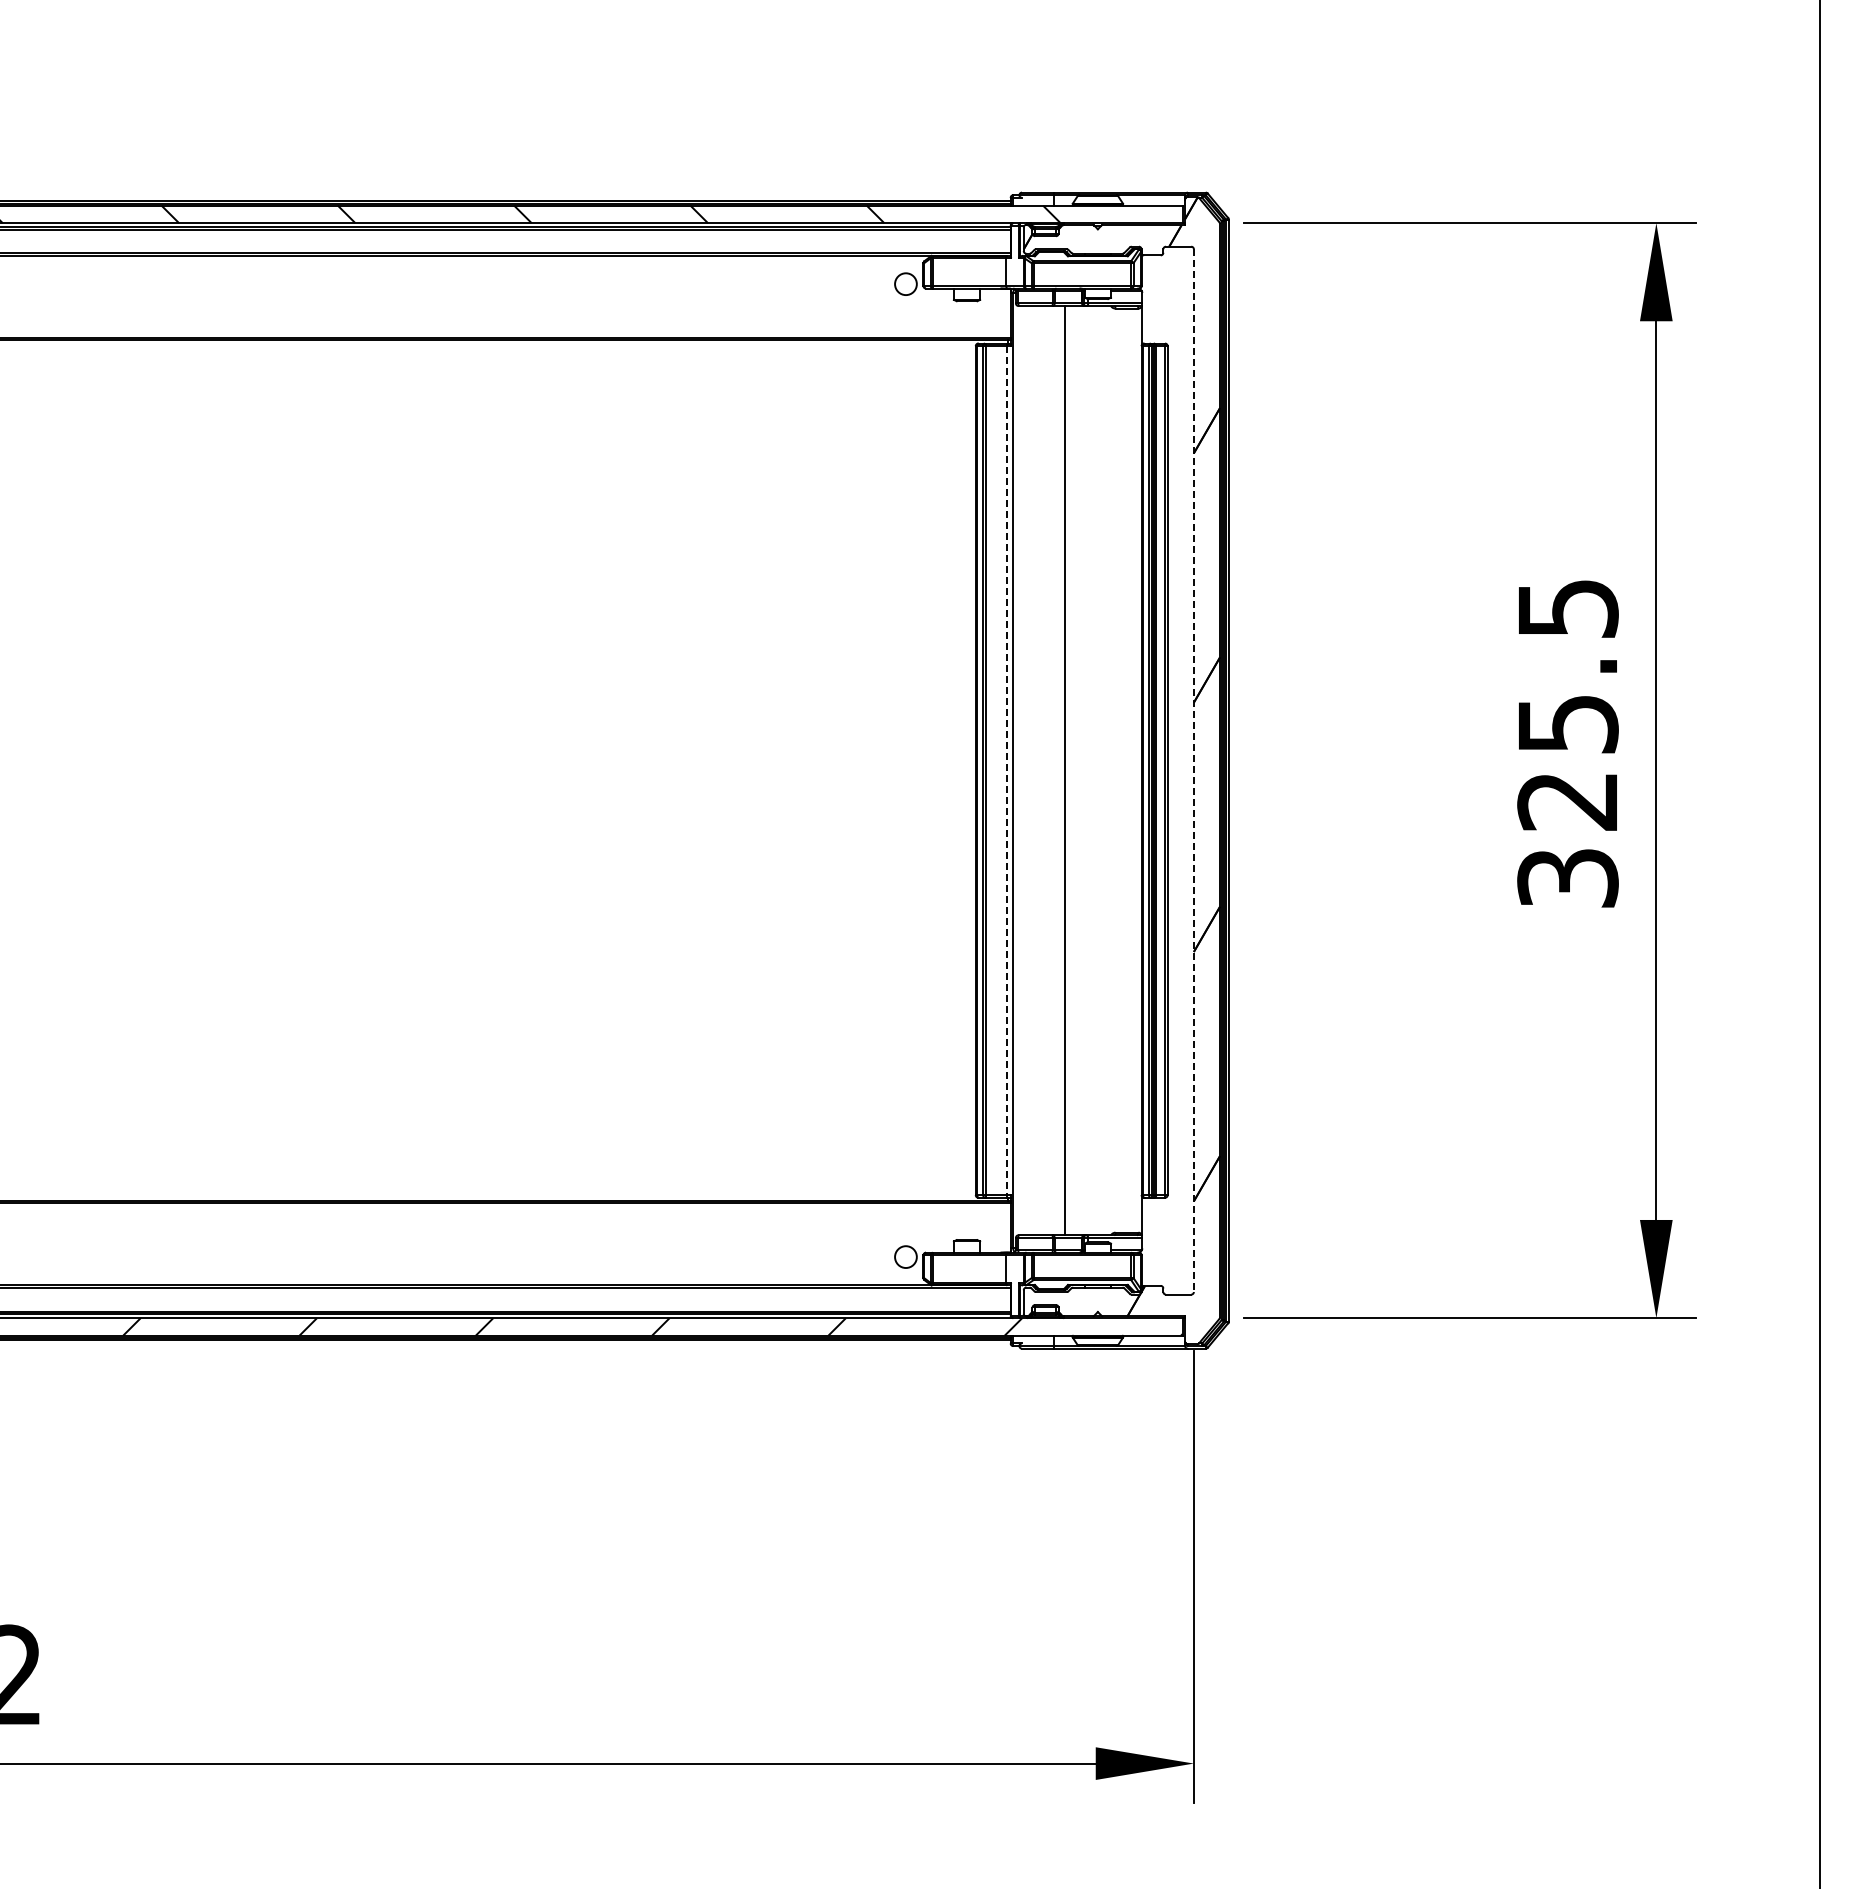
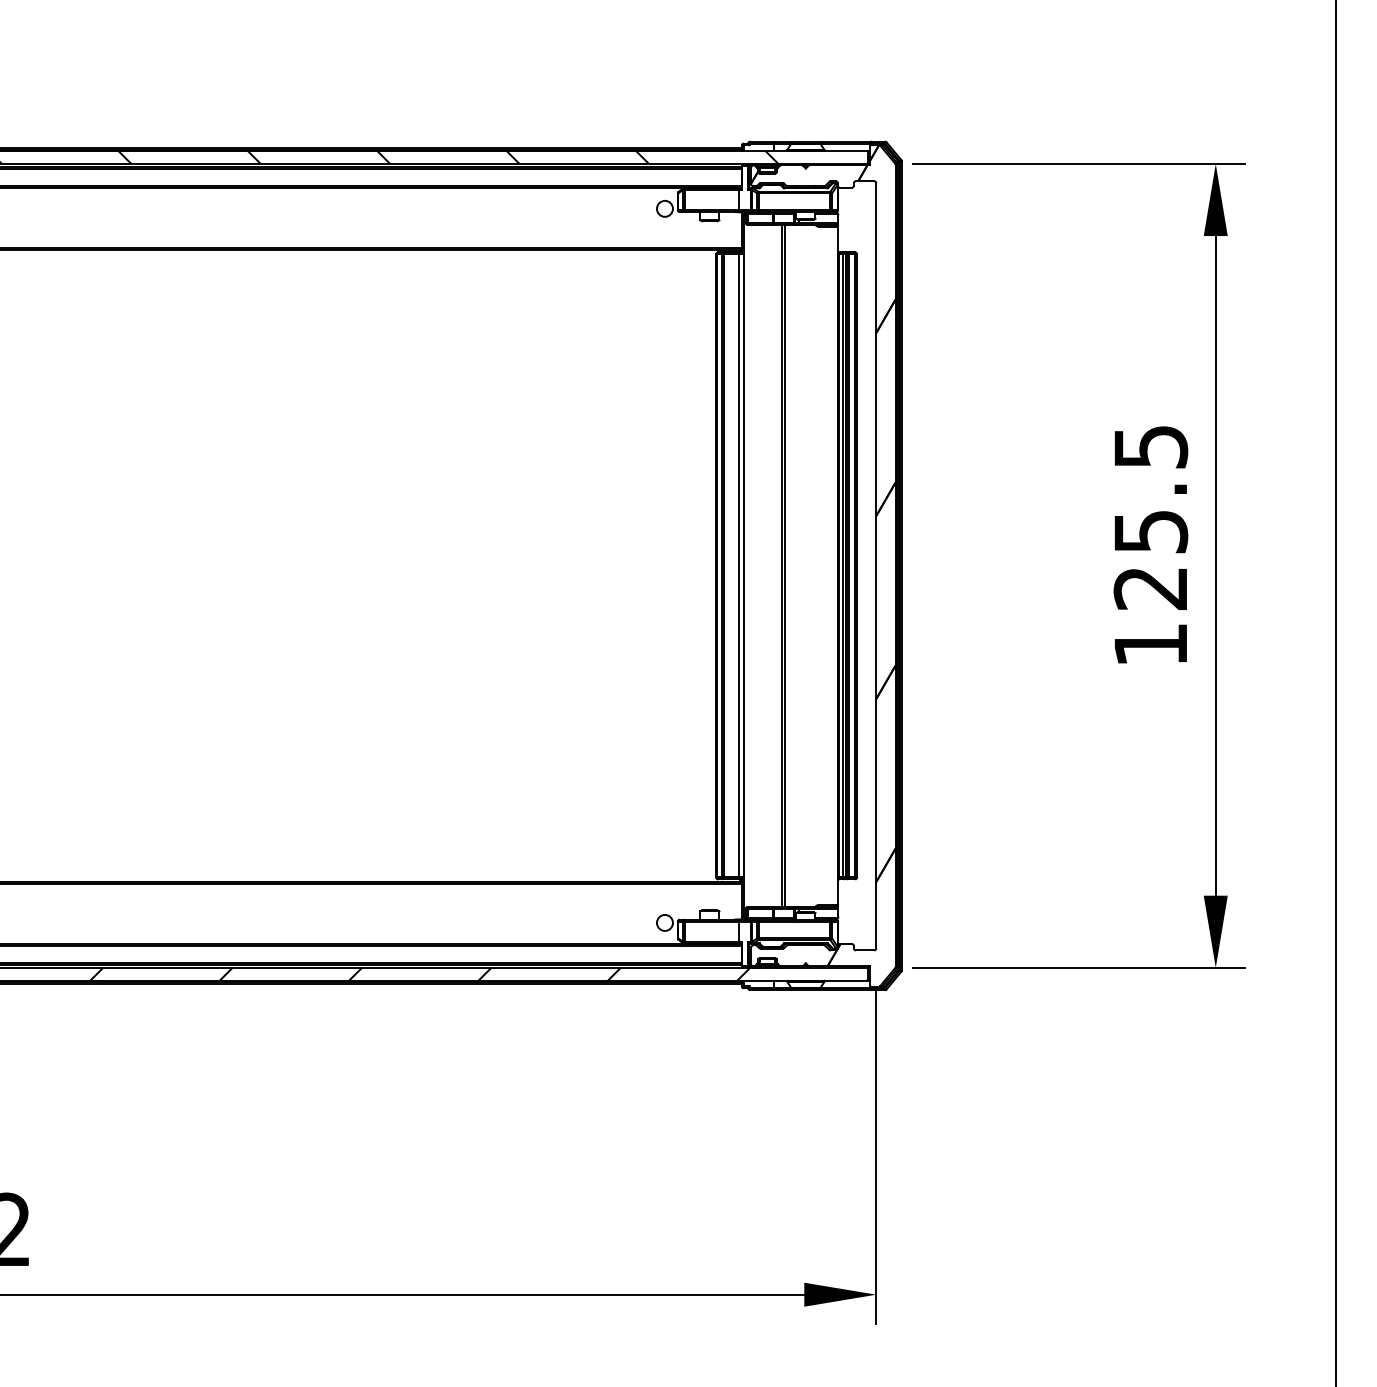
line: (1068, 770) -> (784, 565), added
line: (1007, 771) -> (739, 566), dashed -> solid
line: (1193, 771) -> (876, 566), dashed -> solid
text: (1567, 878) -> (1150, 645), 325.5 -> 125.5

